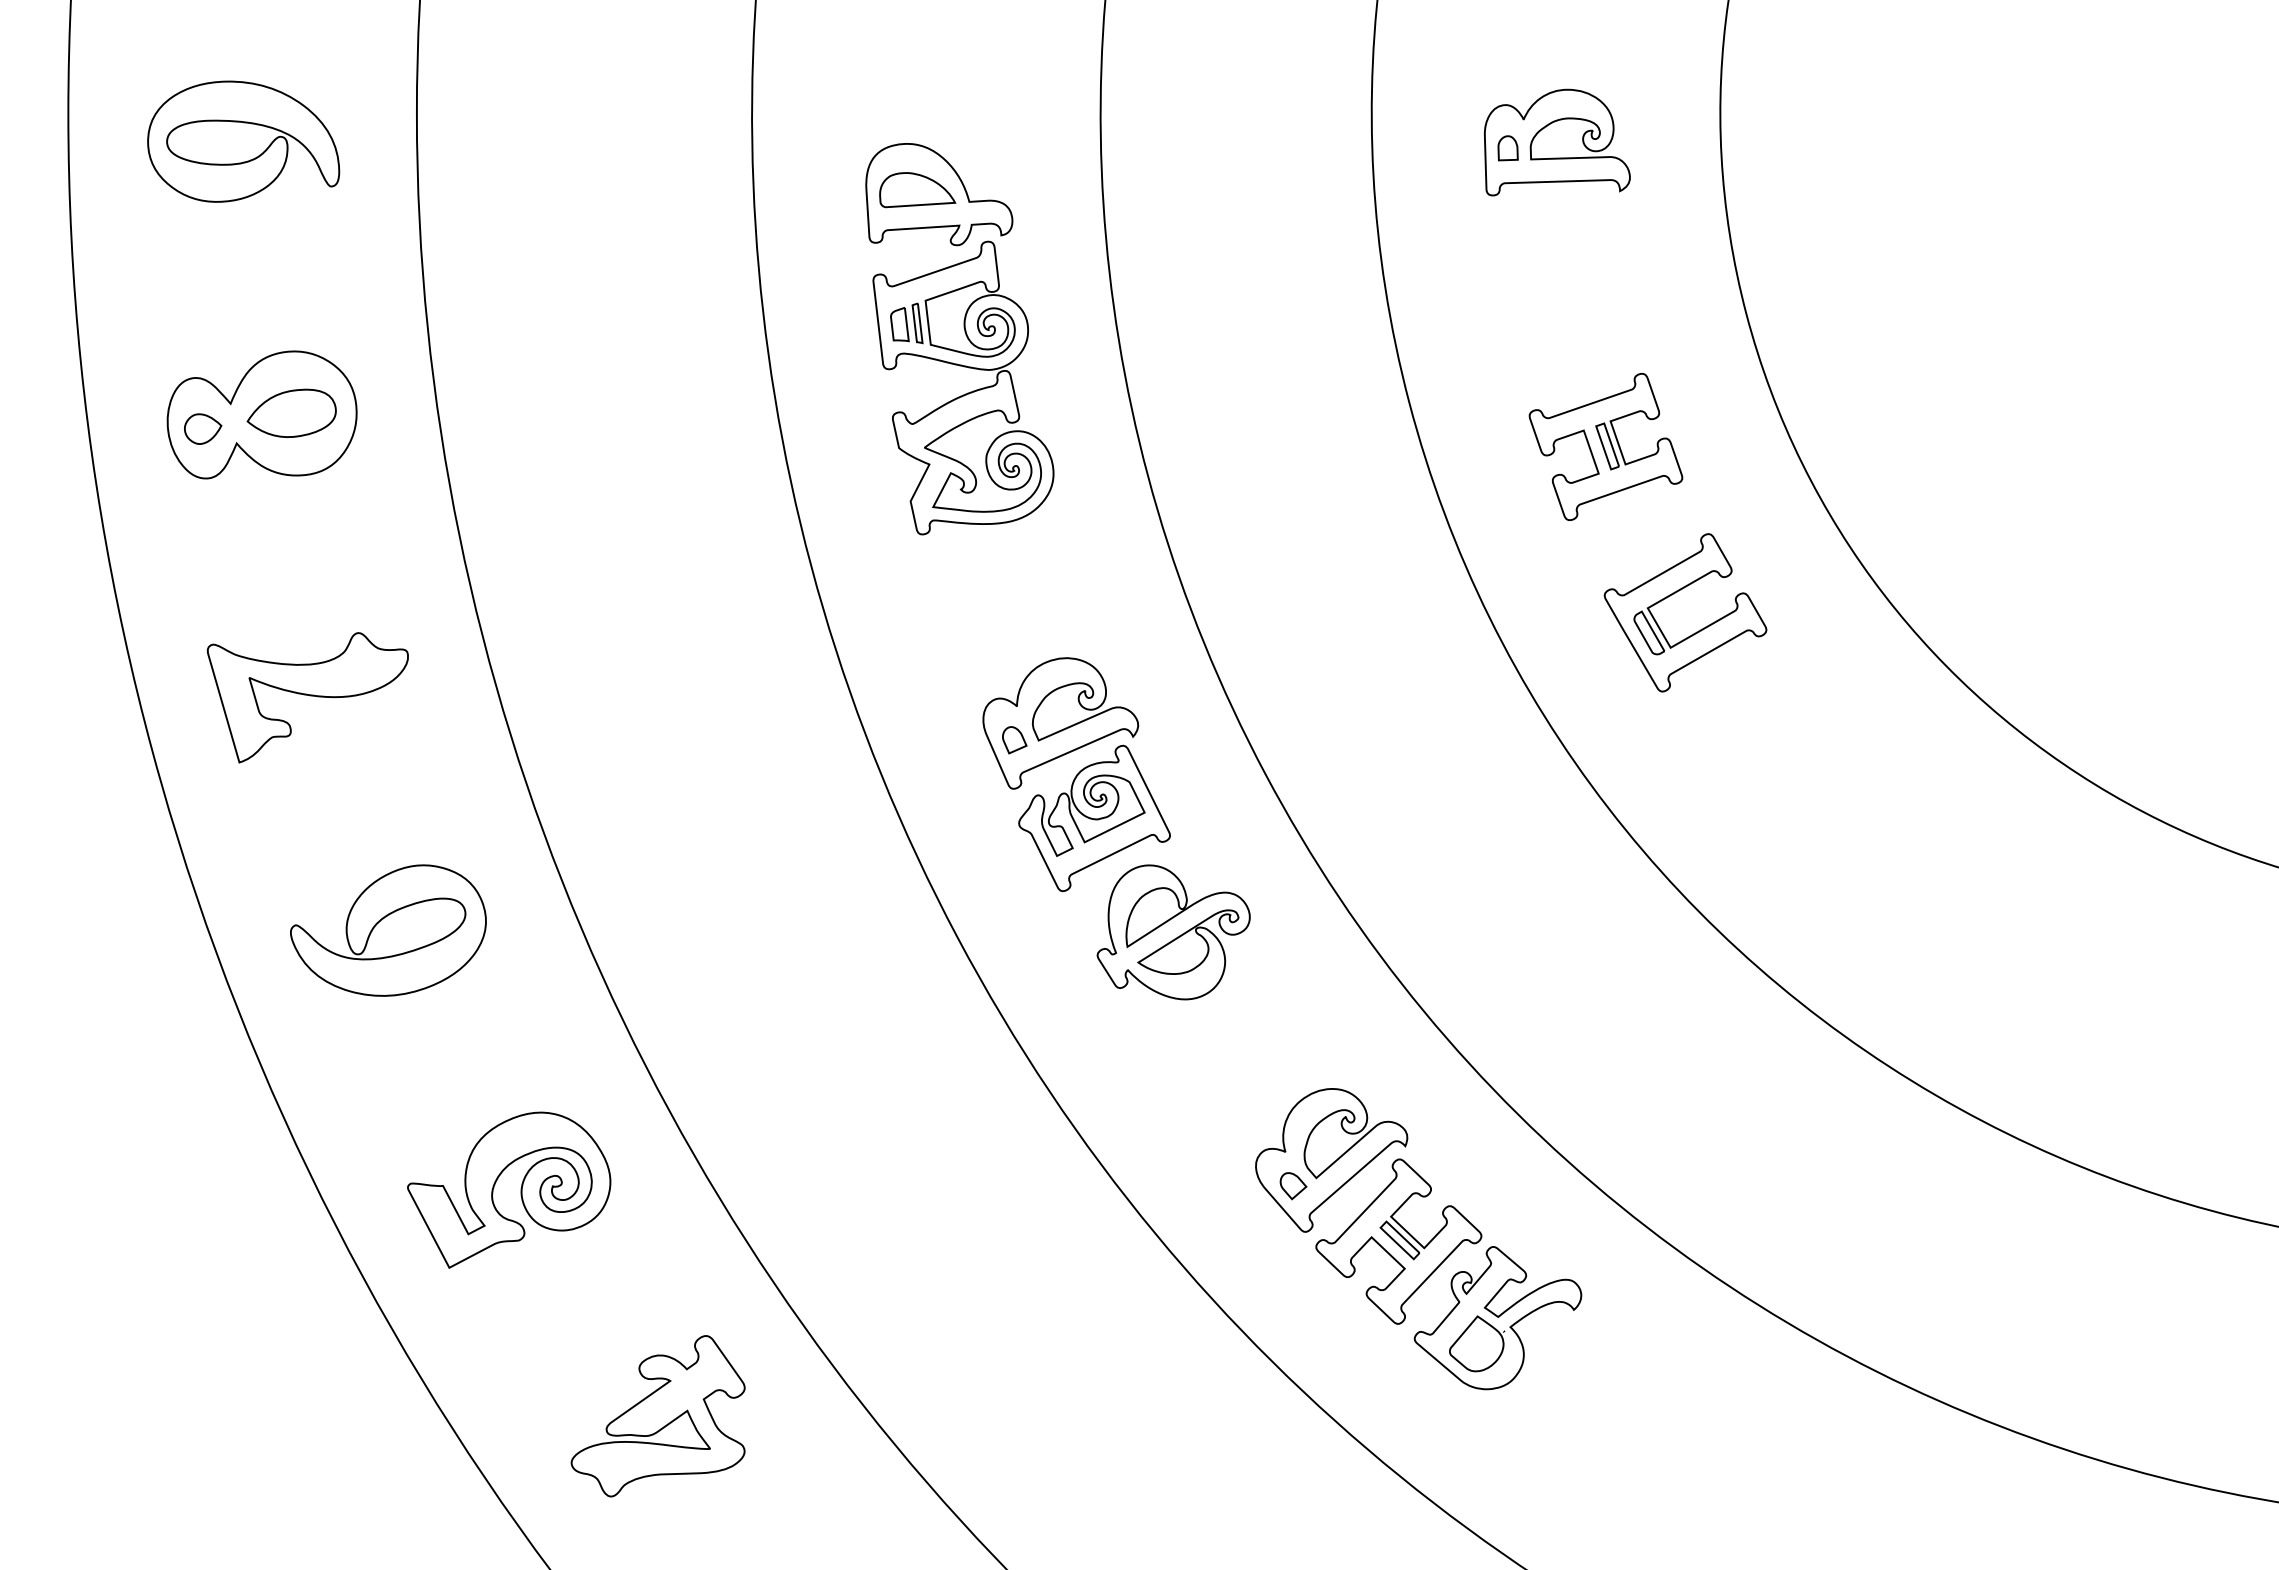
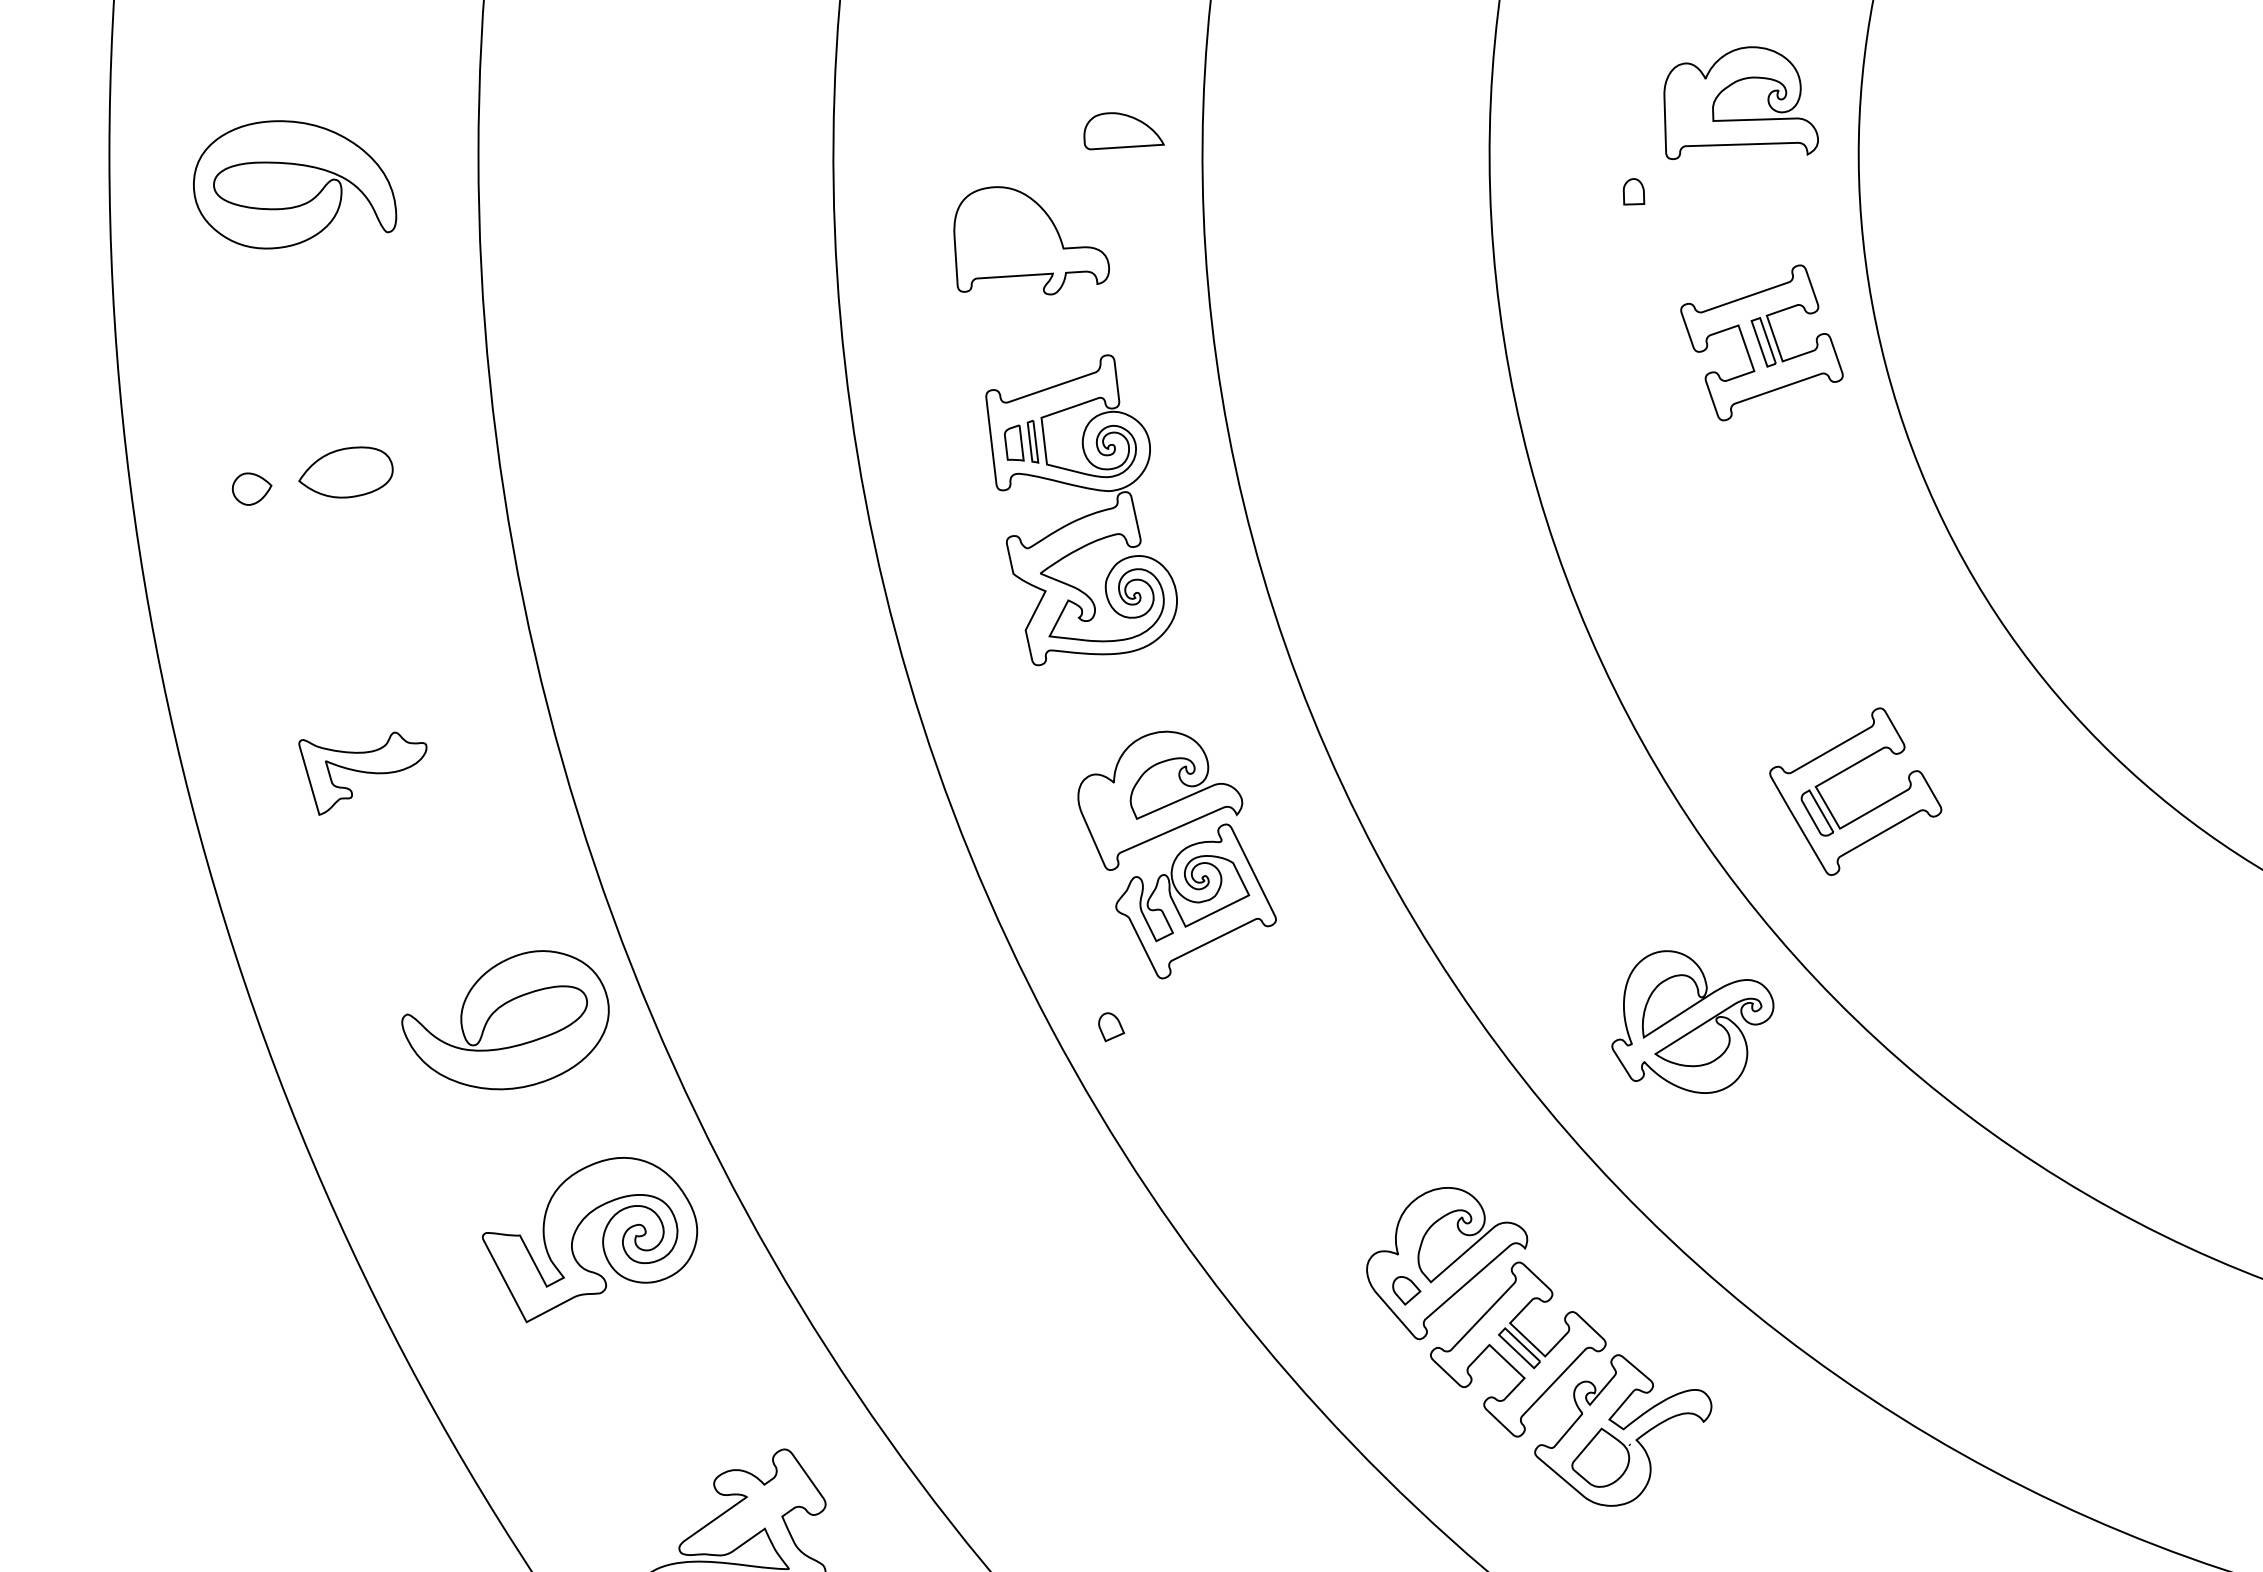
part: (1557, 157) -> (1741, 118), moved
part: (917, 190) -> (1124, 131), moved
part: (965, 393) -> (1083, 516), moved
part: (261, 414) -> (313, 473), removed
part: (1605, 446) -> (1761, 342), moved
part: (1672, 595) -> (1841, 773), moved
part: (307, 697) -> (362, 773), size x0.6
part: (1014, 740) -> (1111, 1027), moved
part: (380, 921) -> (497, 1010), moved
part: (1173, 932) -> (1692, 1022), moved
part: (520, 1189) -> (601, 1239), moved

